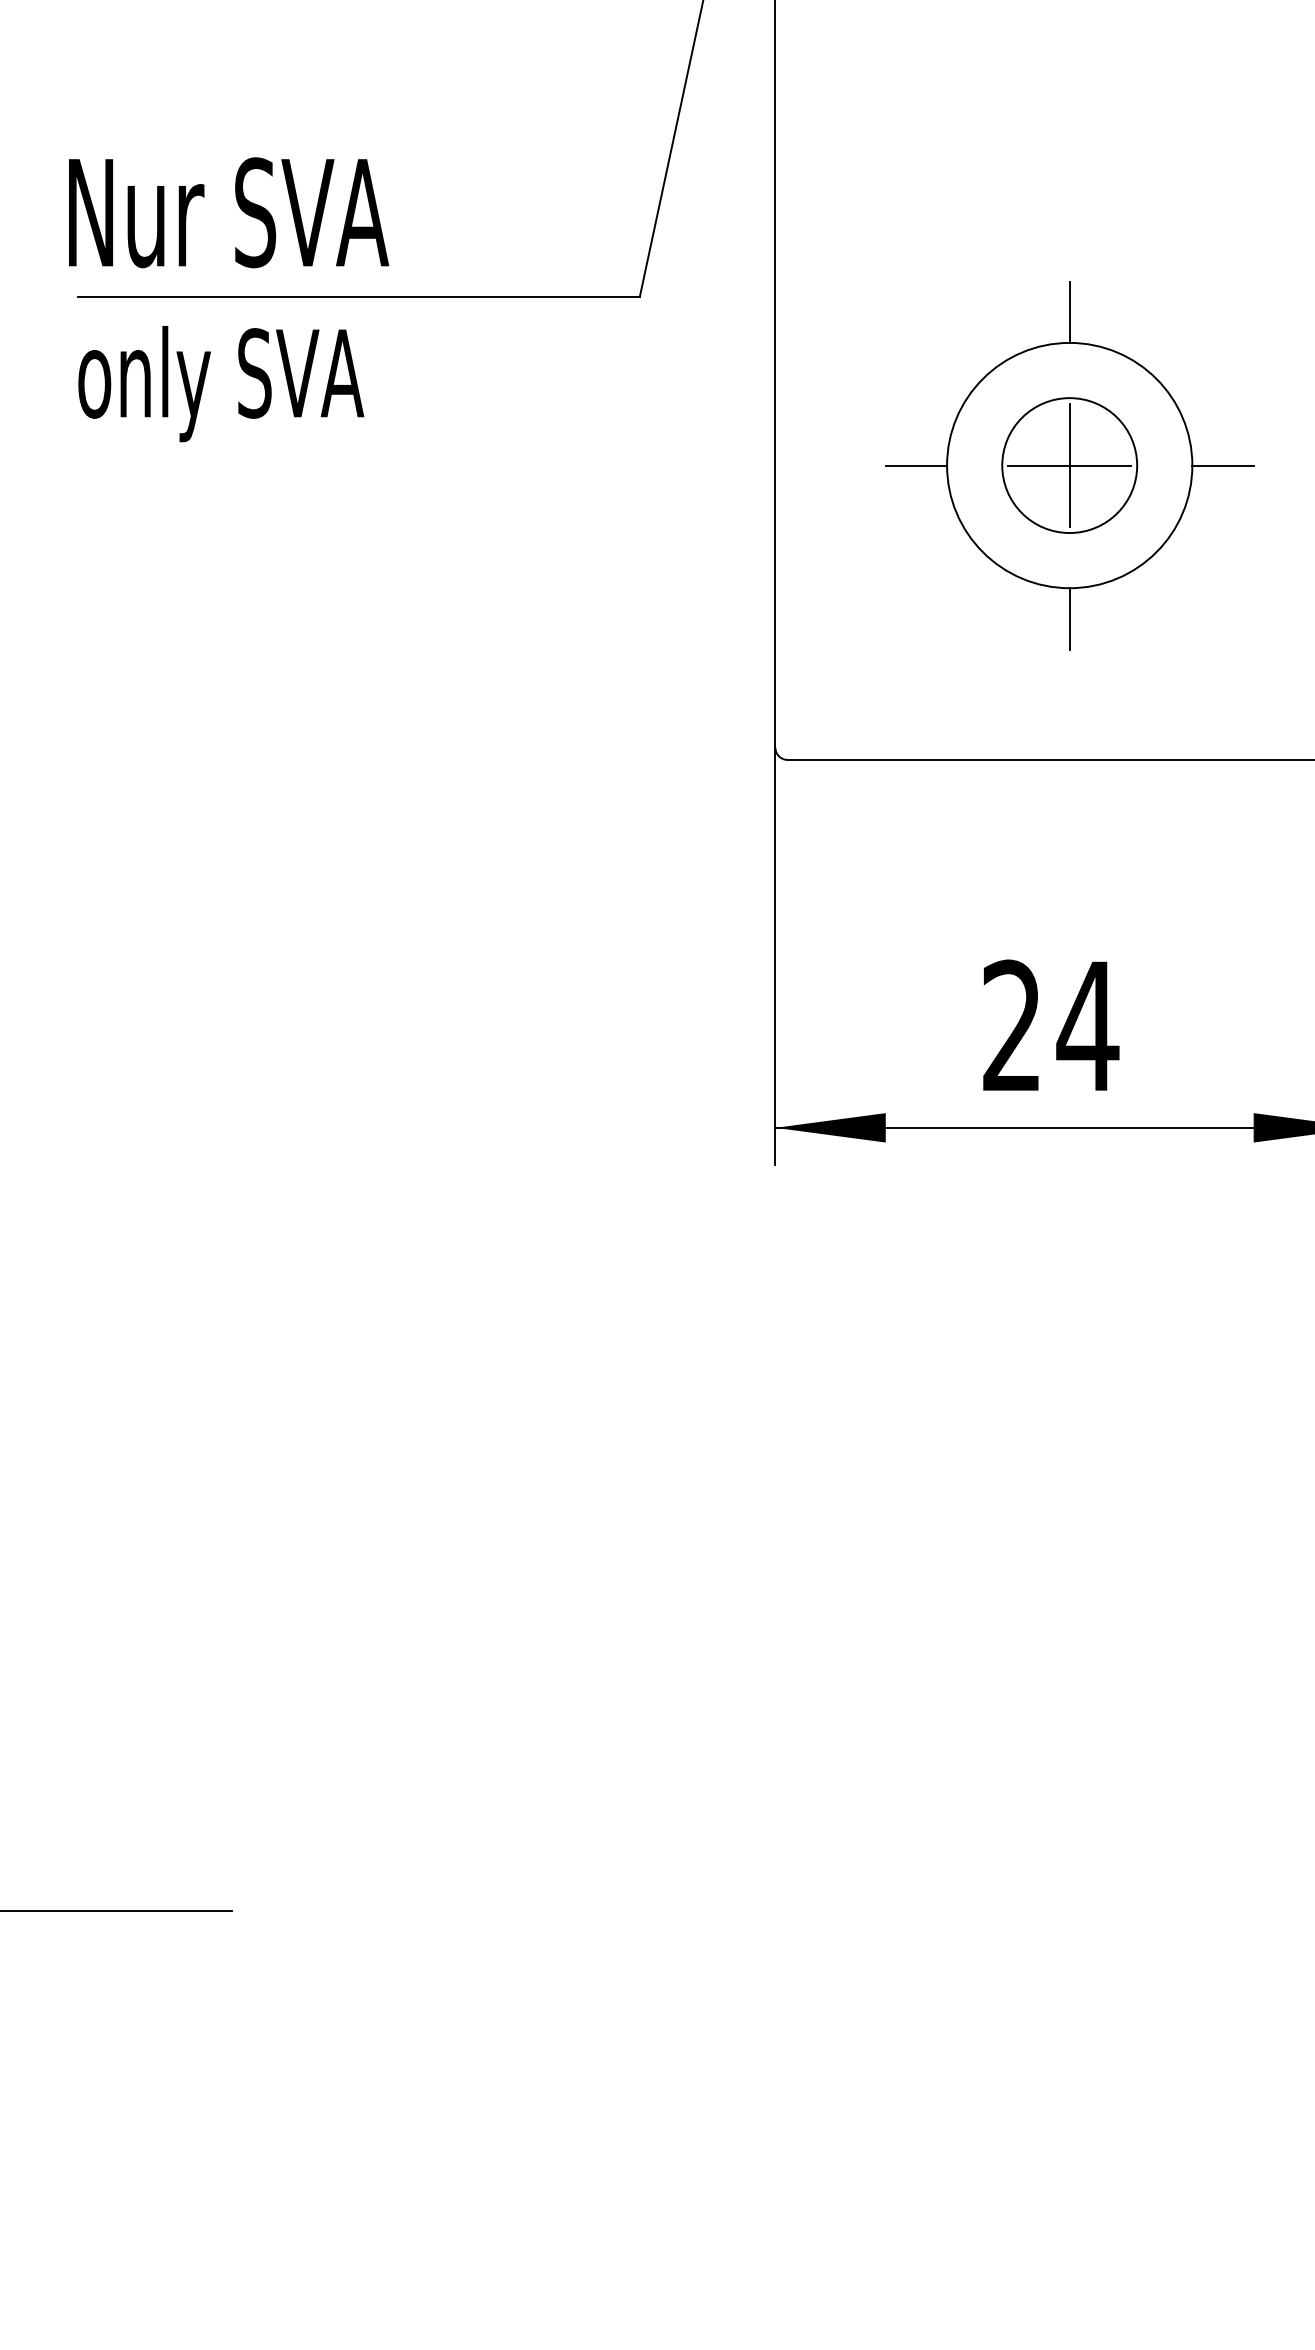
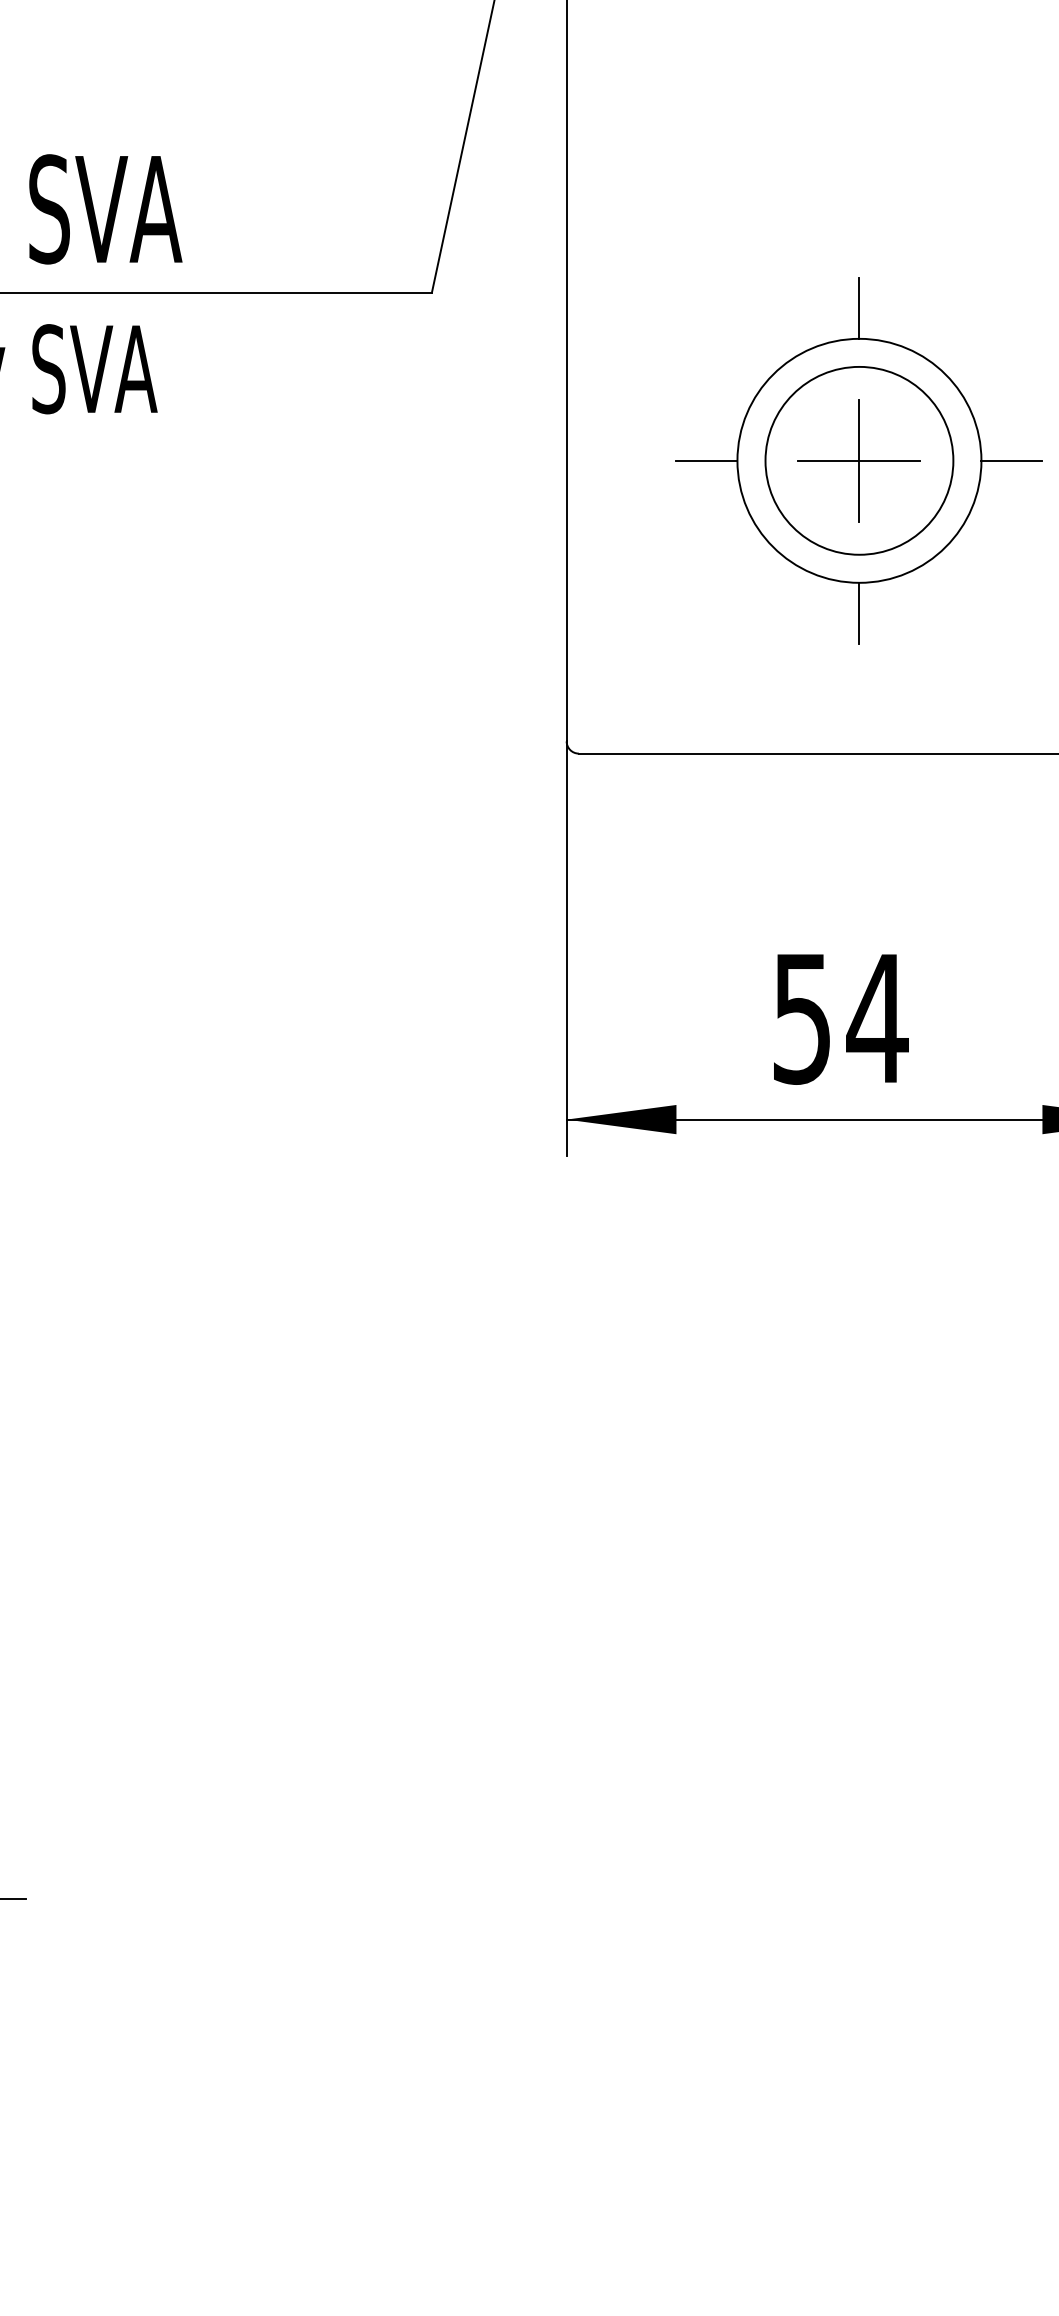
circle: (1069, 465) -> (859, 460), size x1.4
text: (1011, 1026) -> (801, 1018), 24 -> 54

